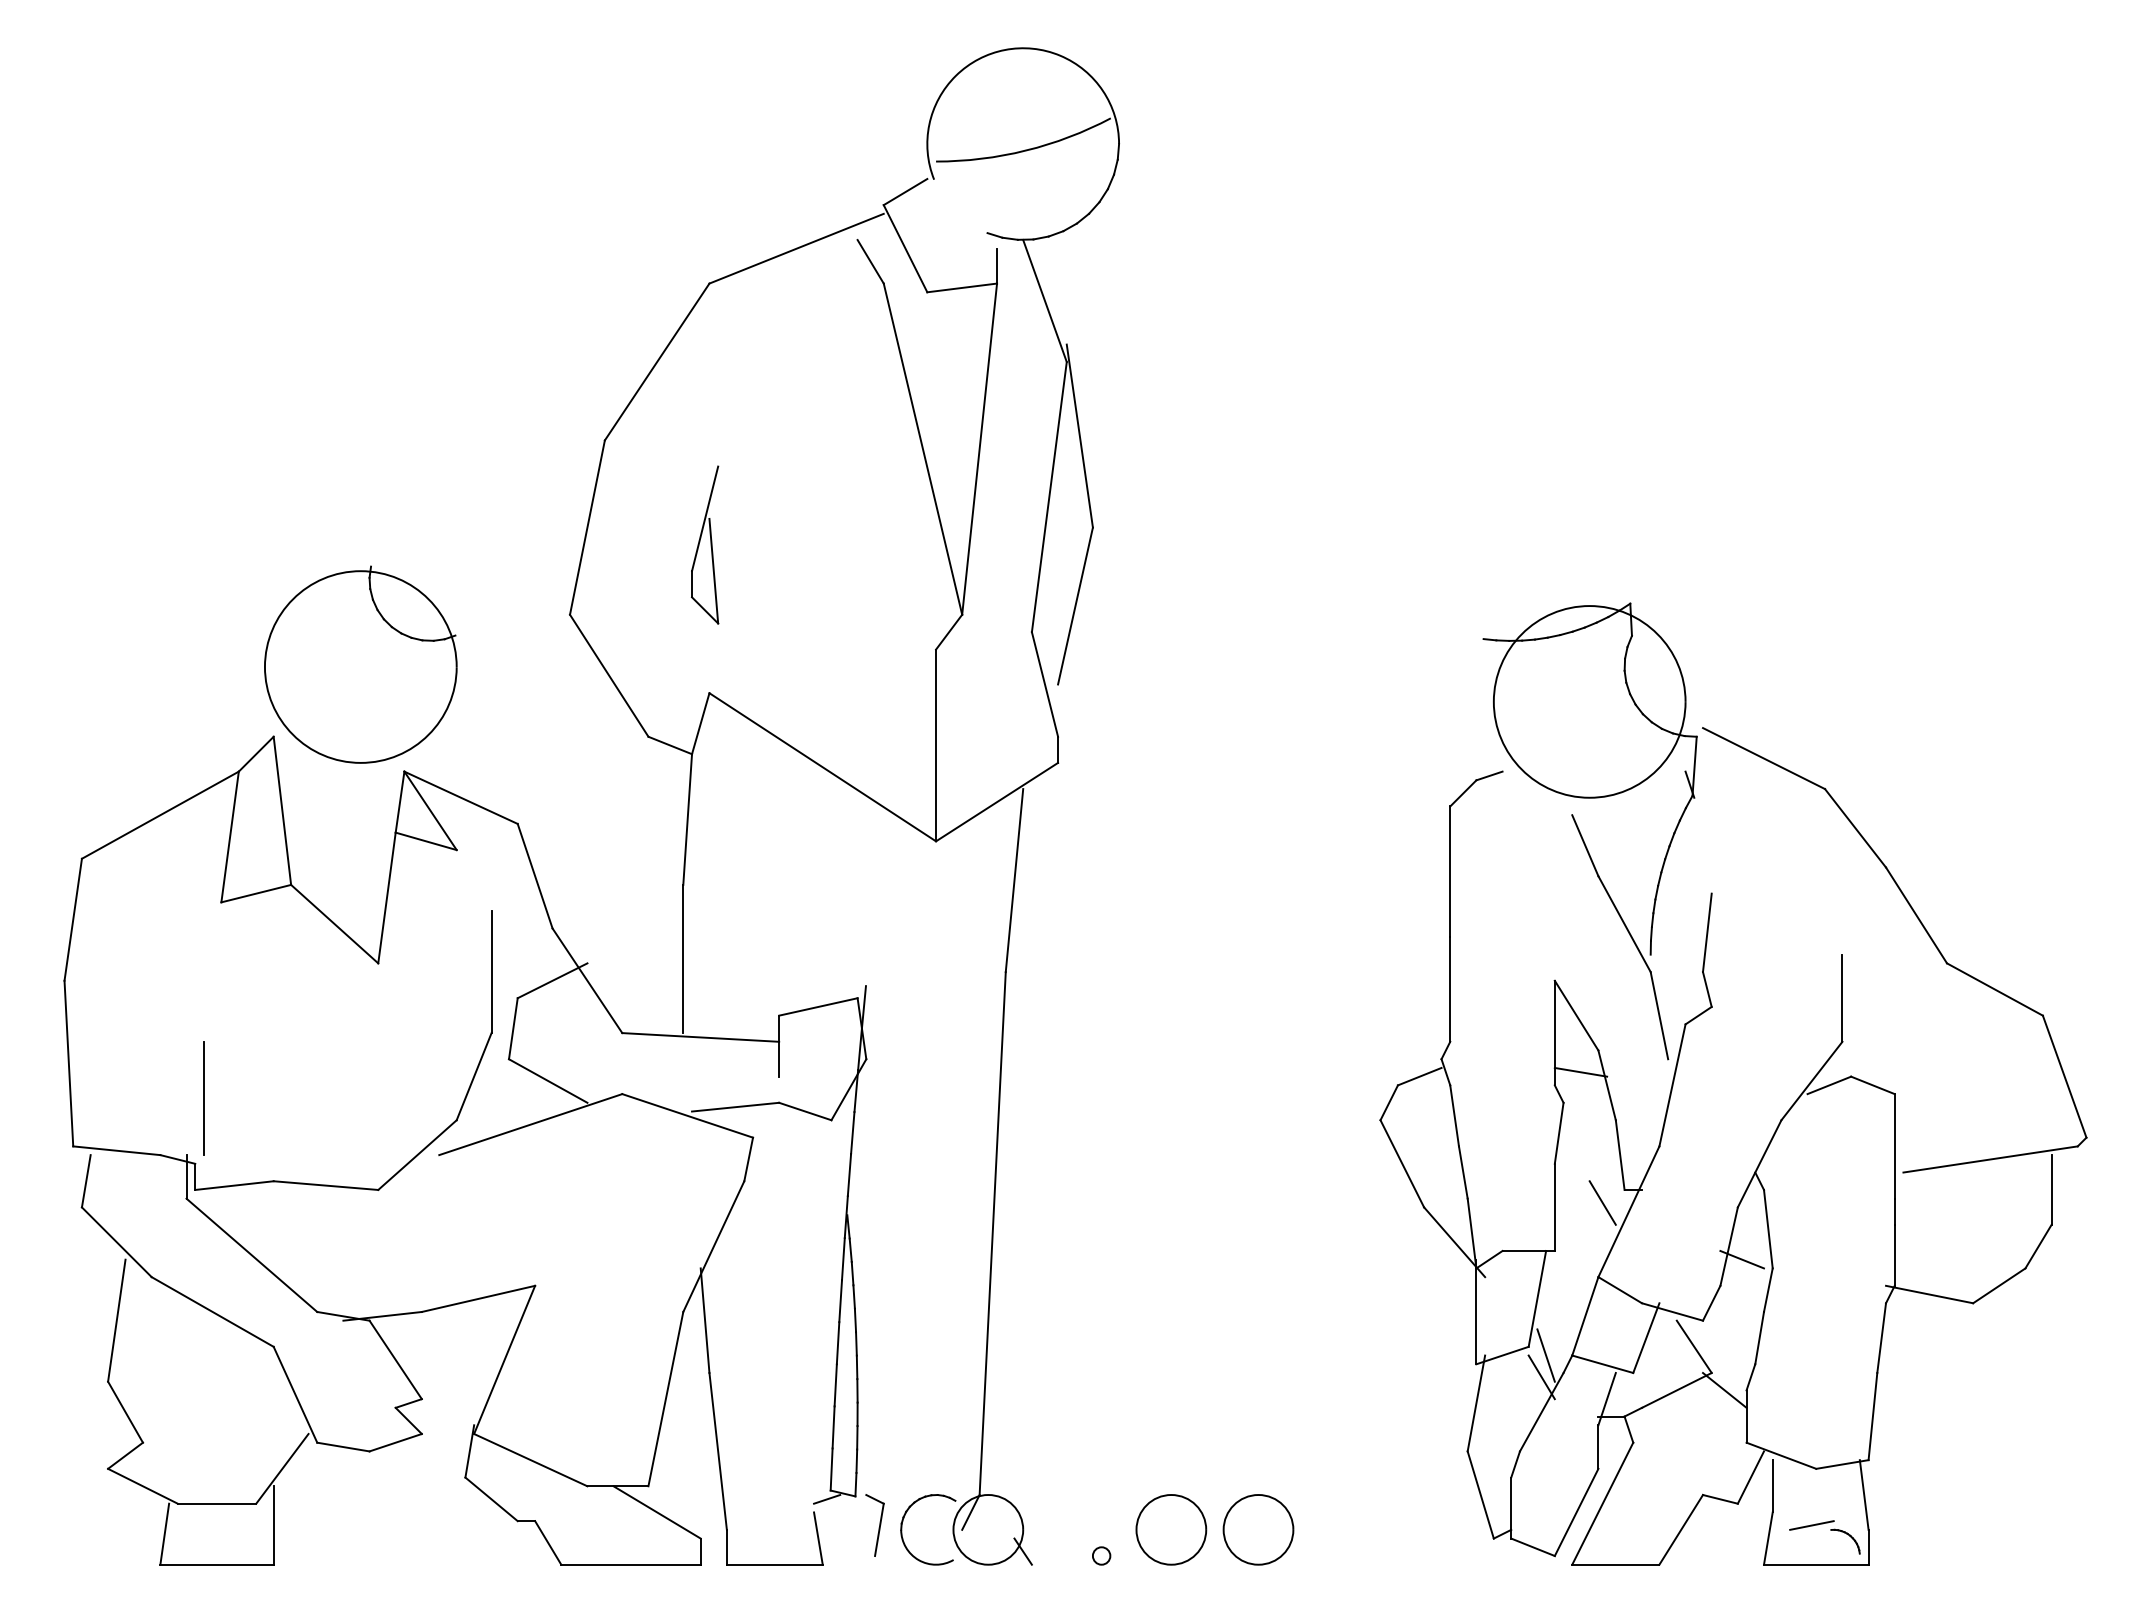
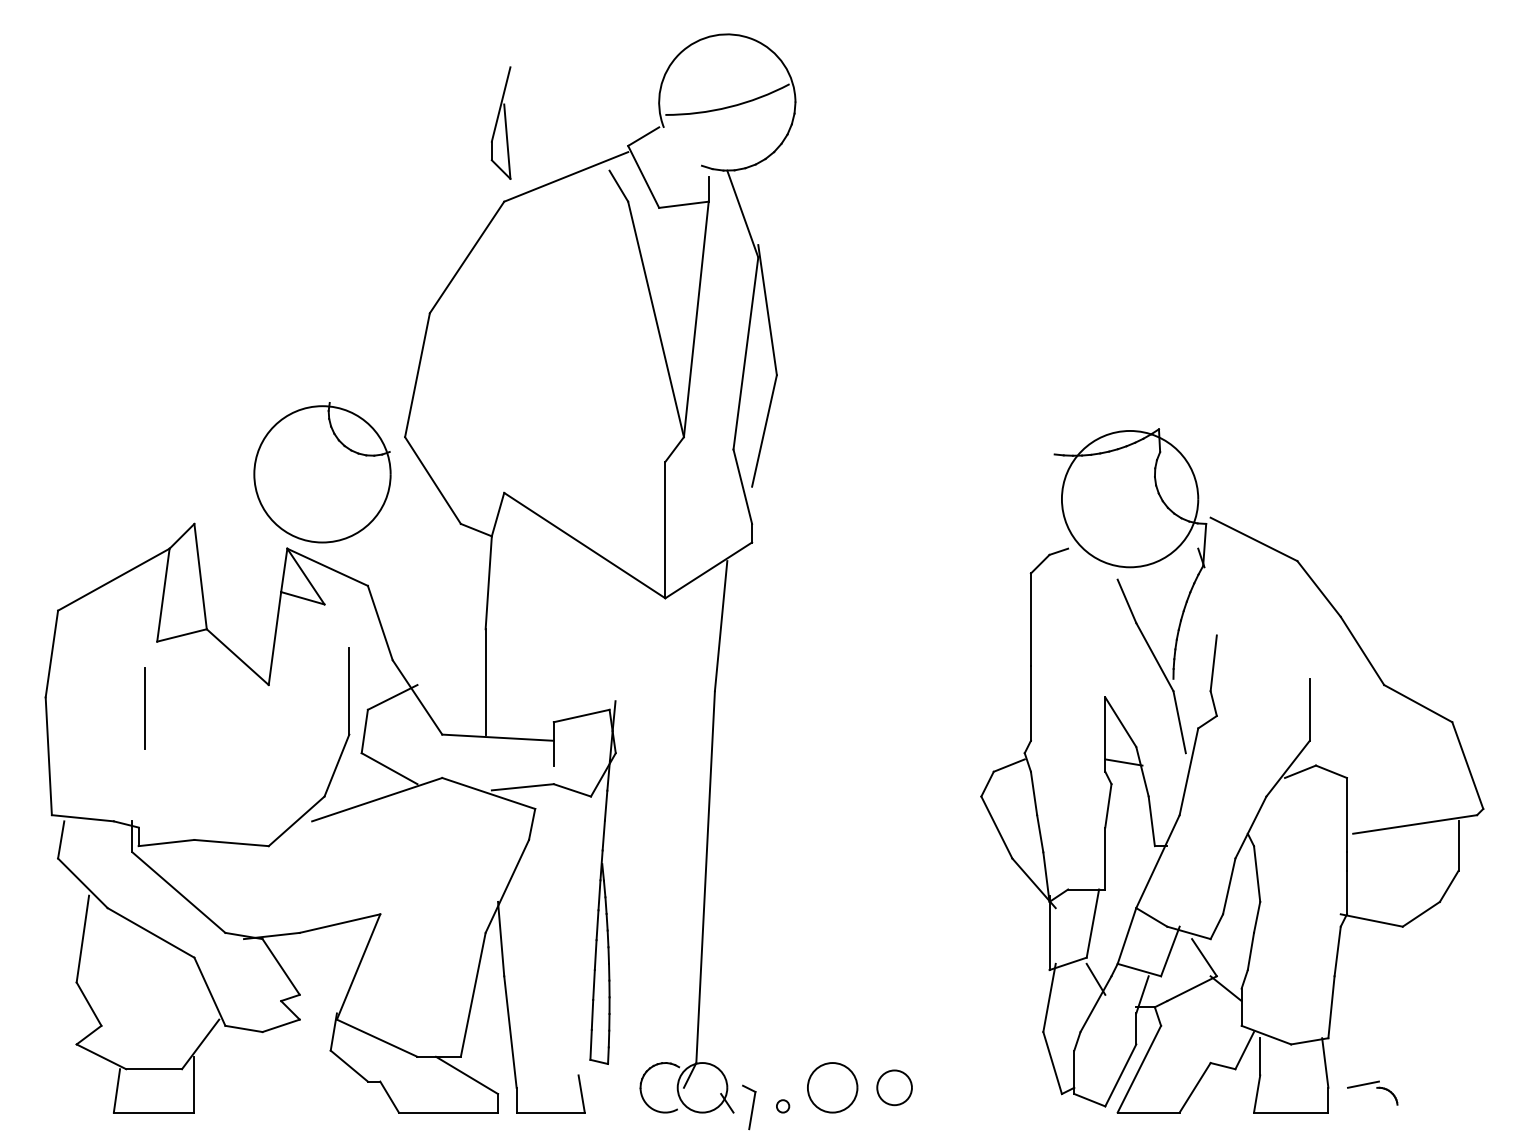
part: (705, 544) -> (501, 122), moved
part: (360, 664) -> (322, 472), moved
line: (203, 1098) -> (144, 708), moved
line: (1602, 1202) -> (1139, 855), removed
line: (1742, 1259) -> (1238, 895), removed
line: (1545, 1355) -> (1098, 963), removed
line: (827, 1499) -> (588, 1066), removed
part: (874, 1525) -> (748, 1107), moved
part: (1258, 1529) -> (894, 1087), size x0.7
part: (1830, 1530) -> (1376, 1088), moved

